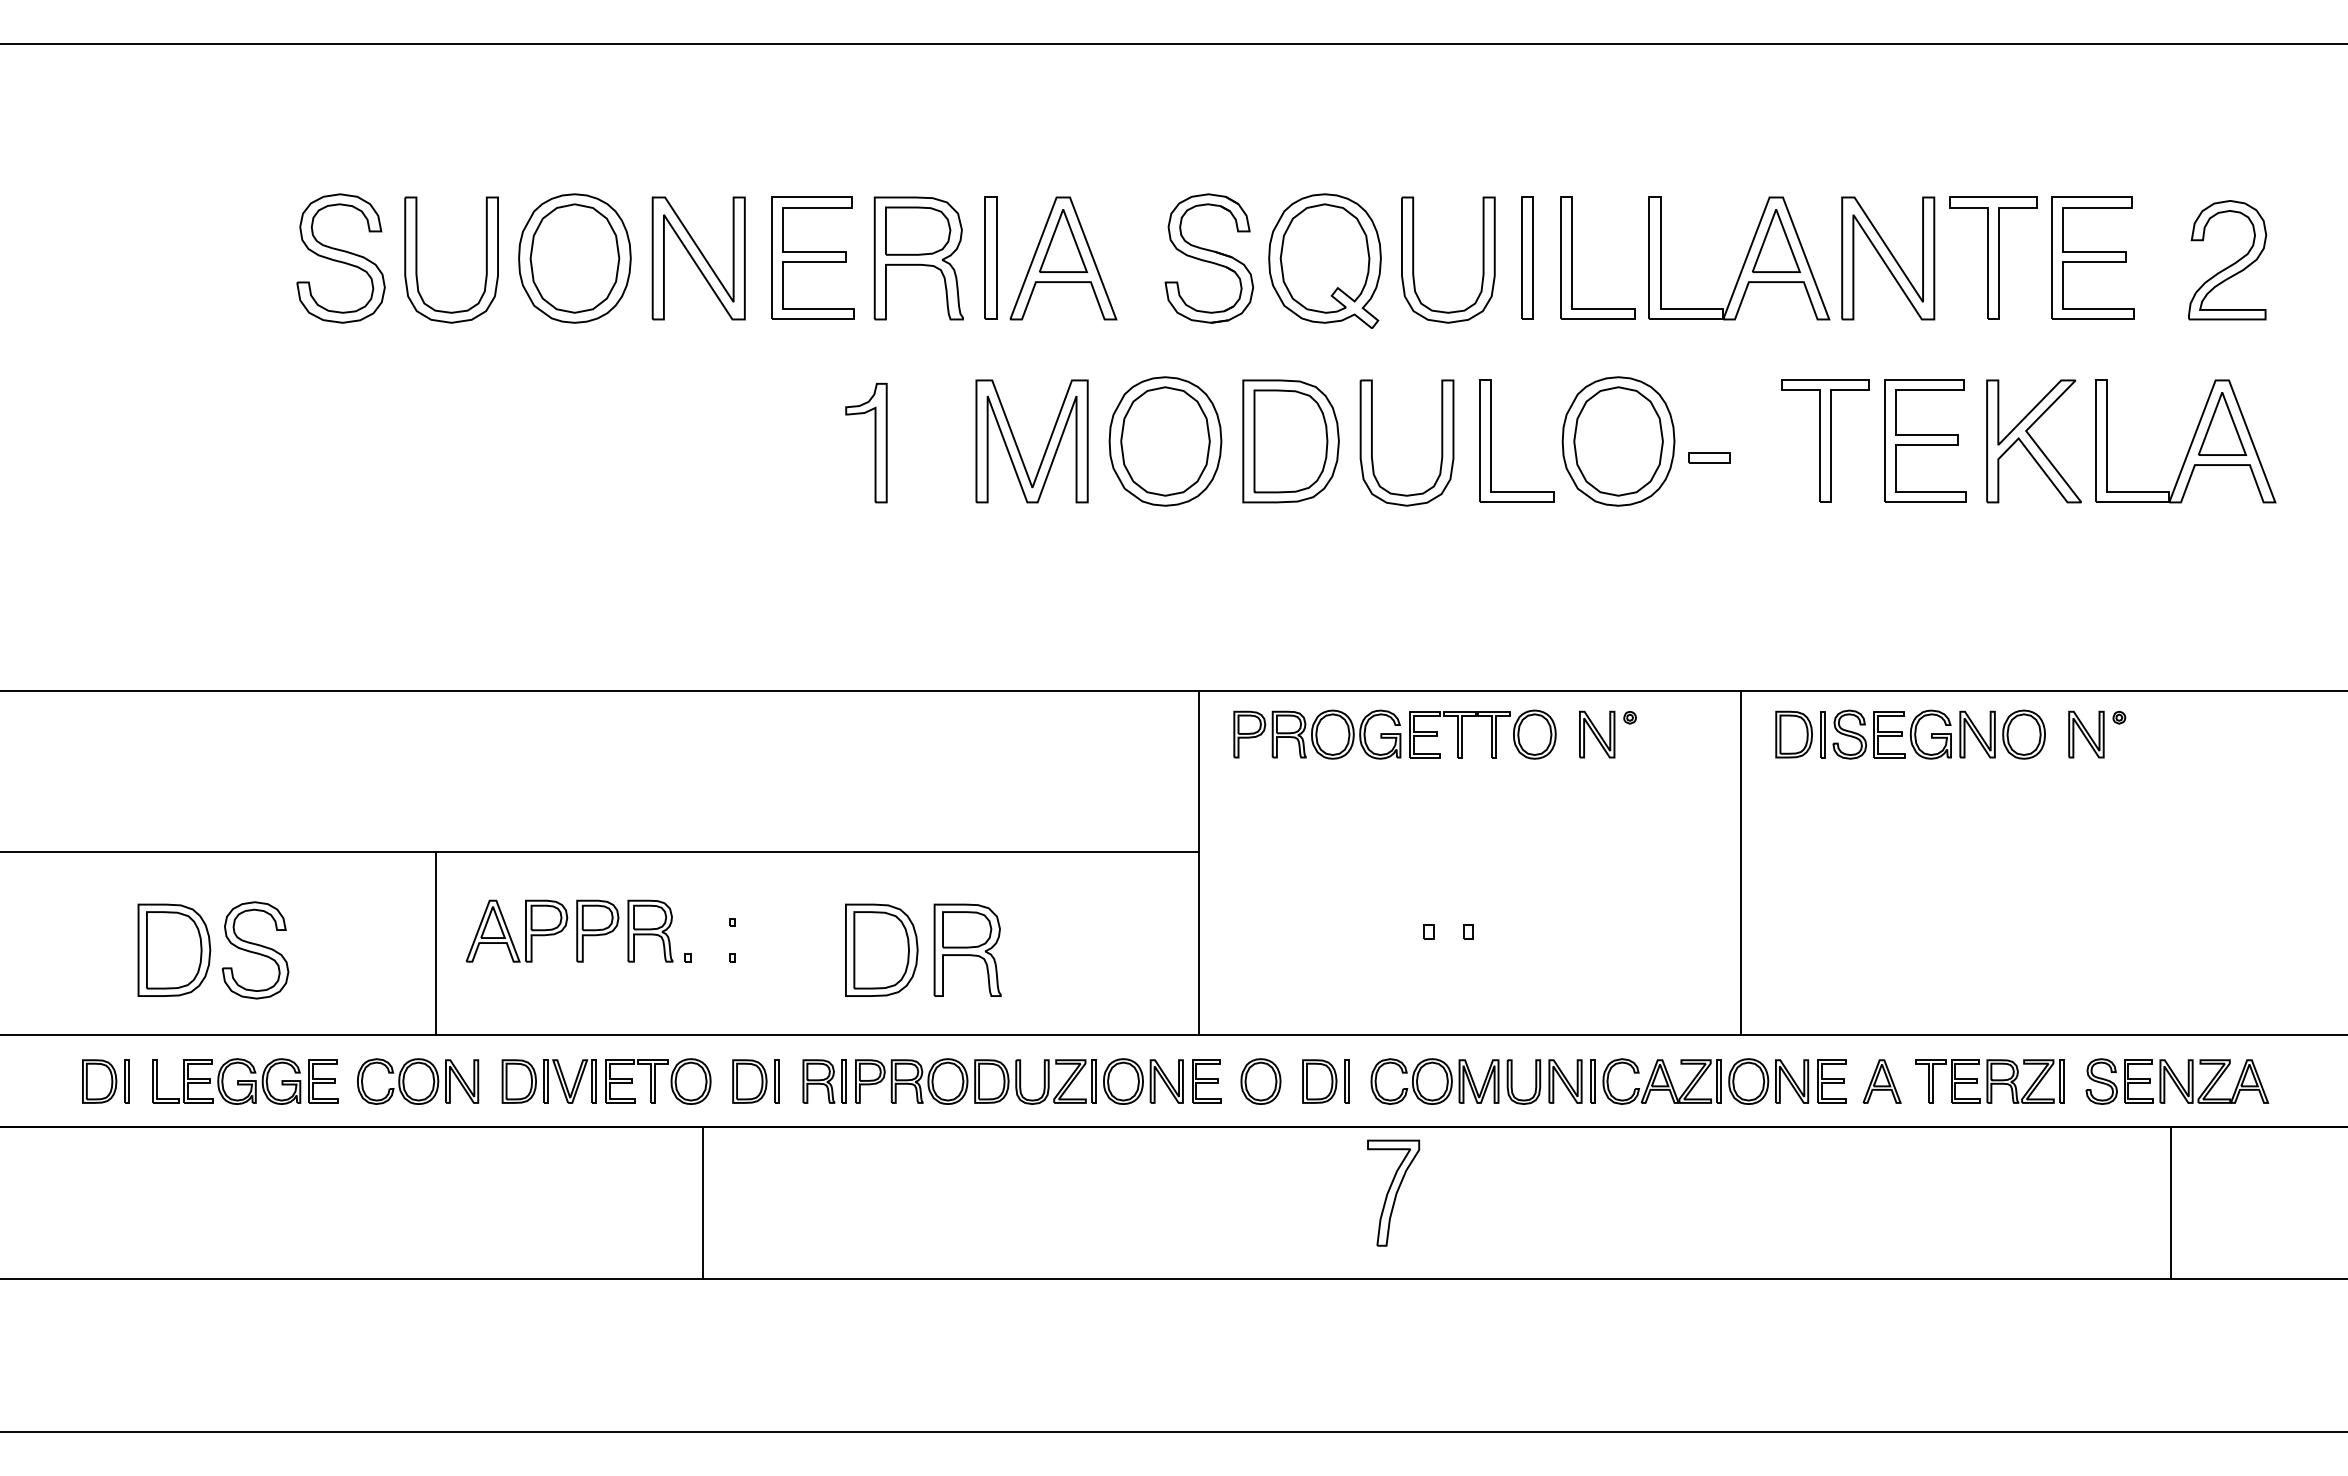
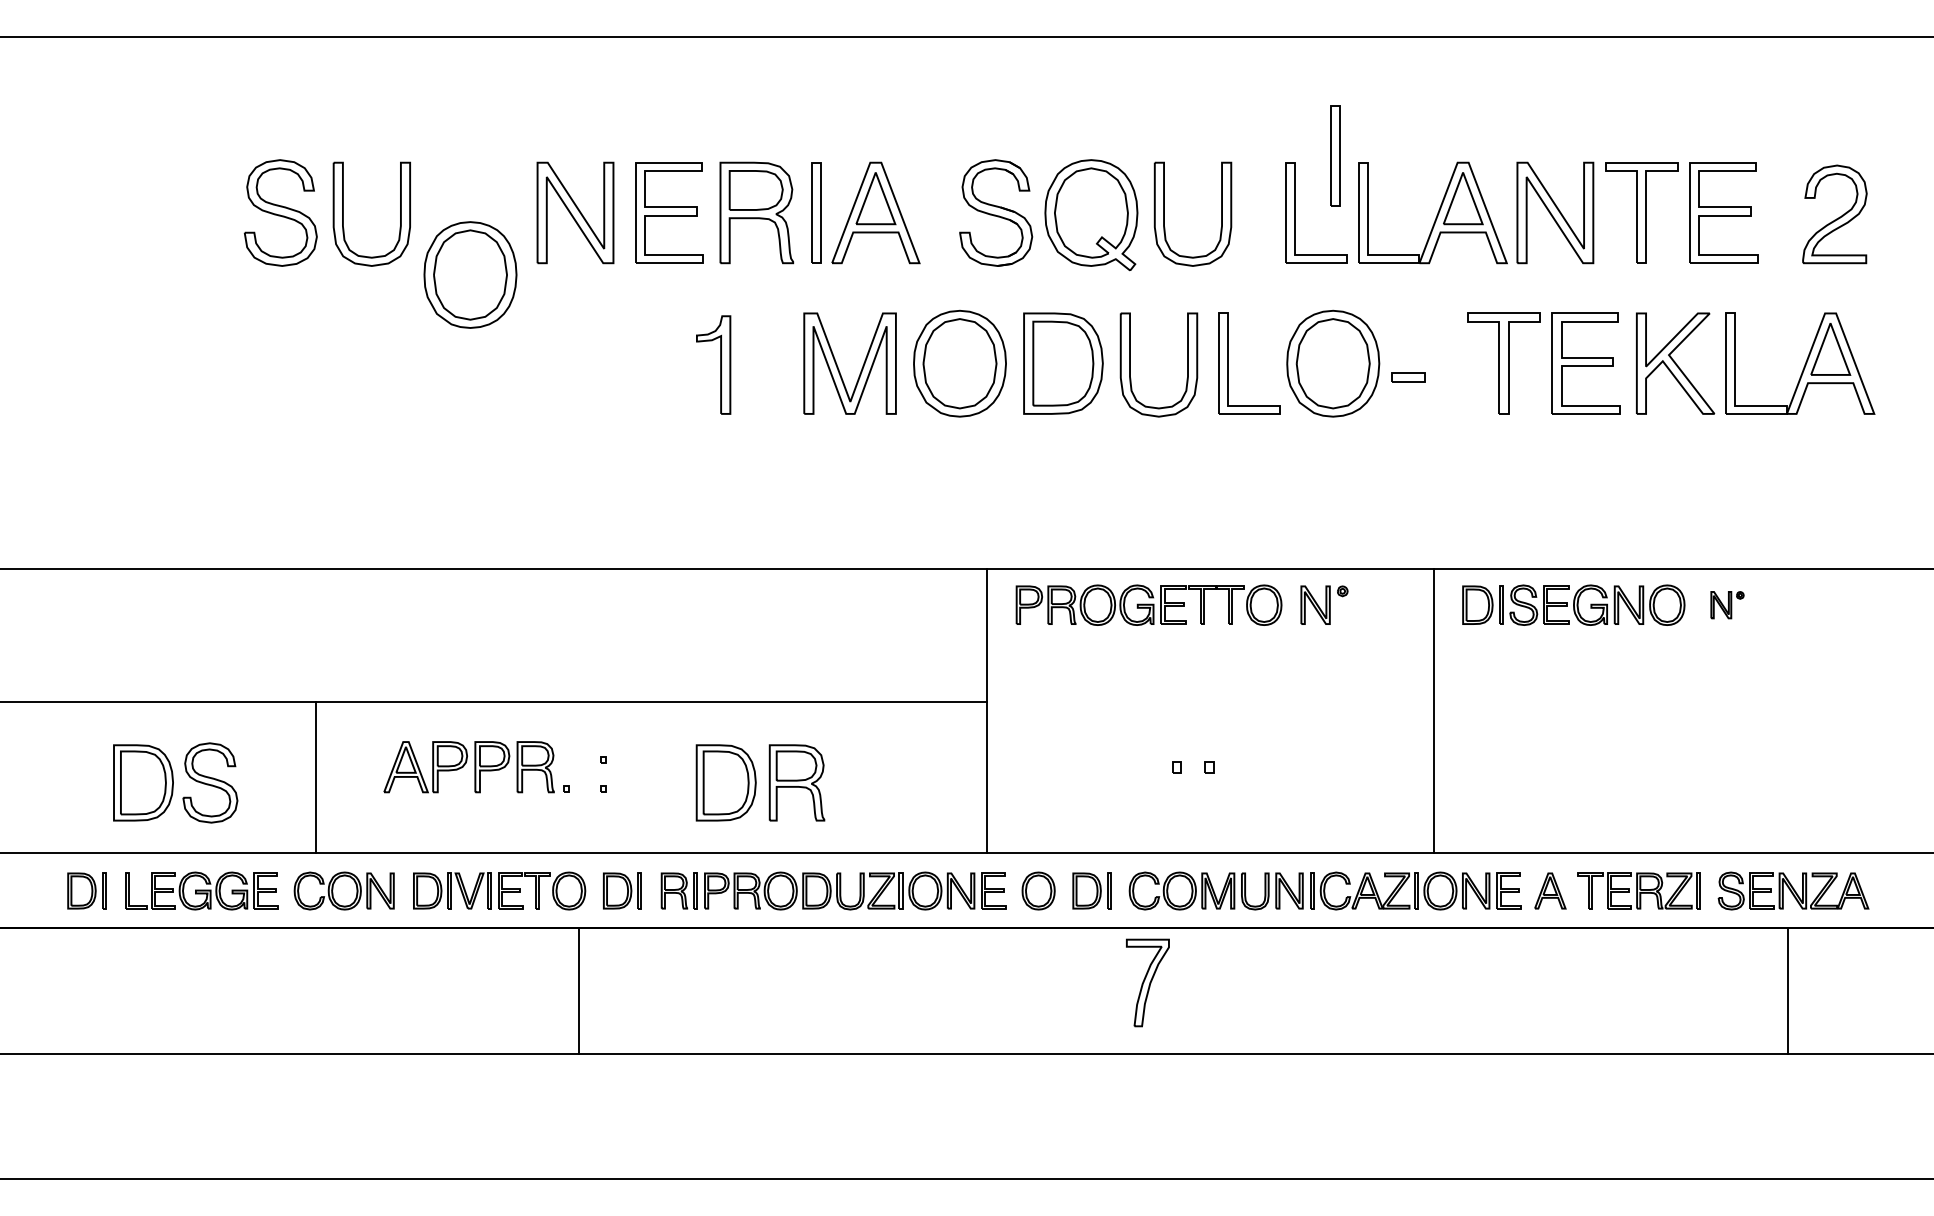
part: (574, 257) -> (470, 274), moved
part: (1527, 257) -> (1335, 155), moved
part: (2097, 733) -> (1727, 604), size x0.7
line: (436, 943) -> (316, 777), moved

